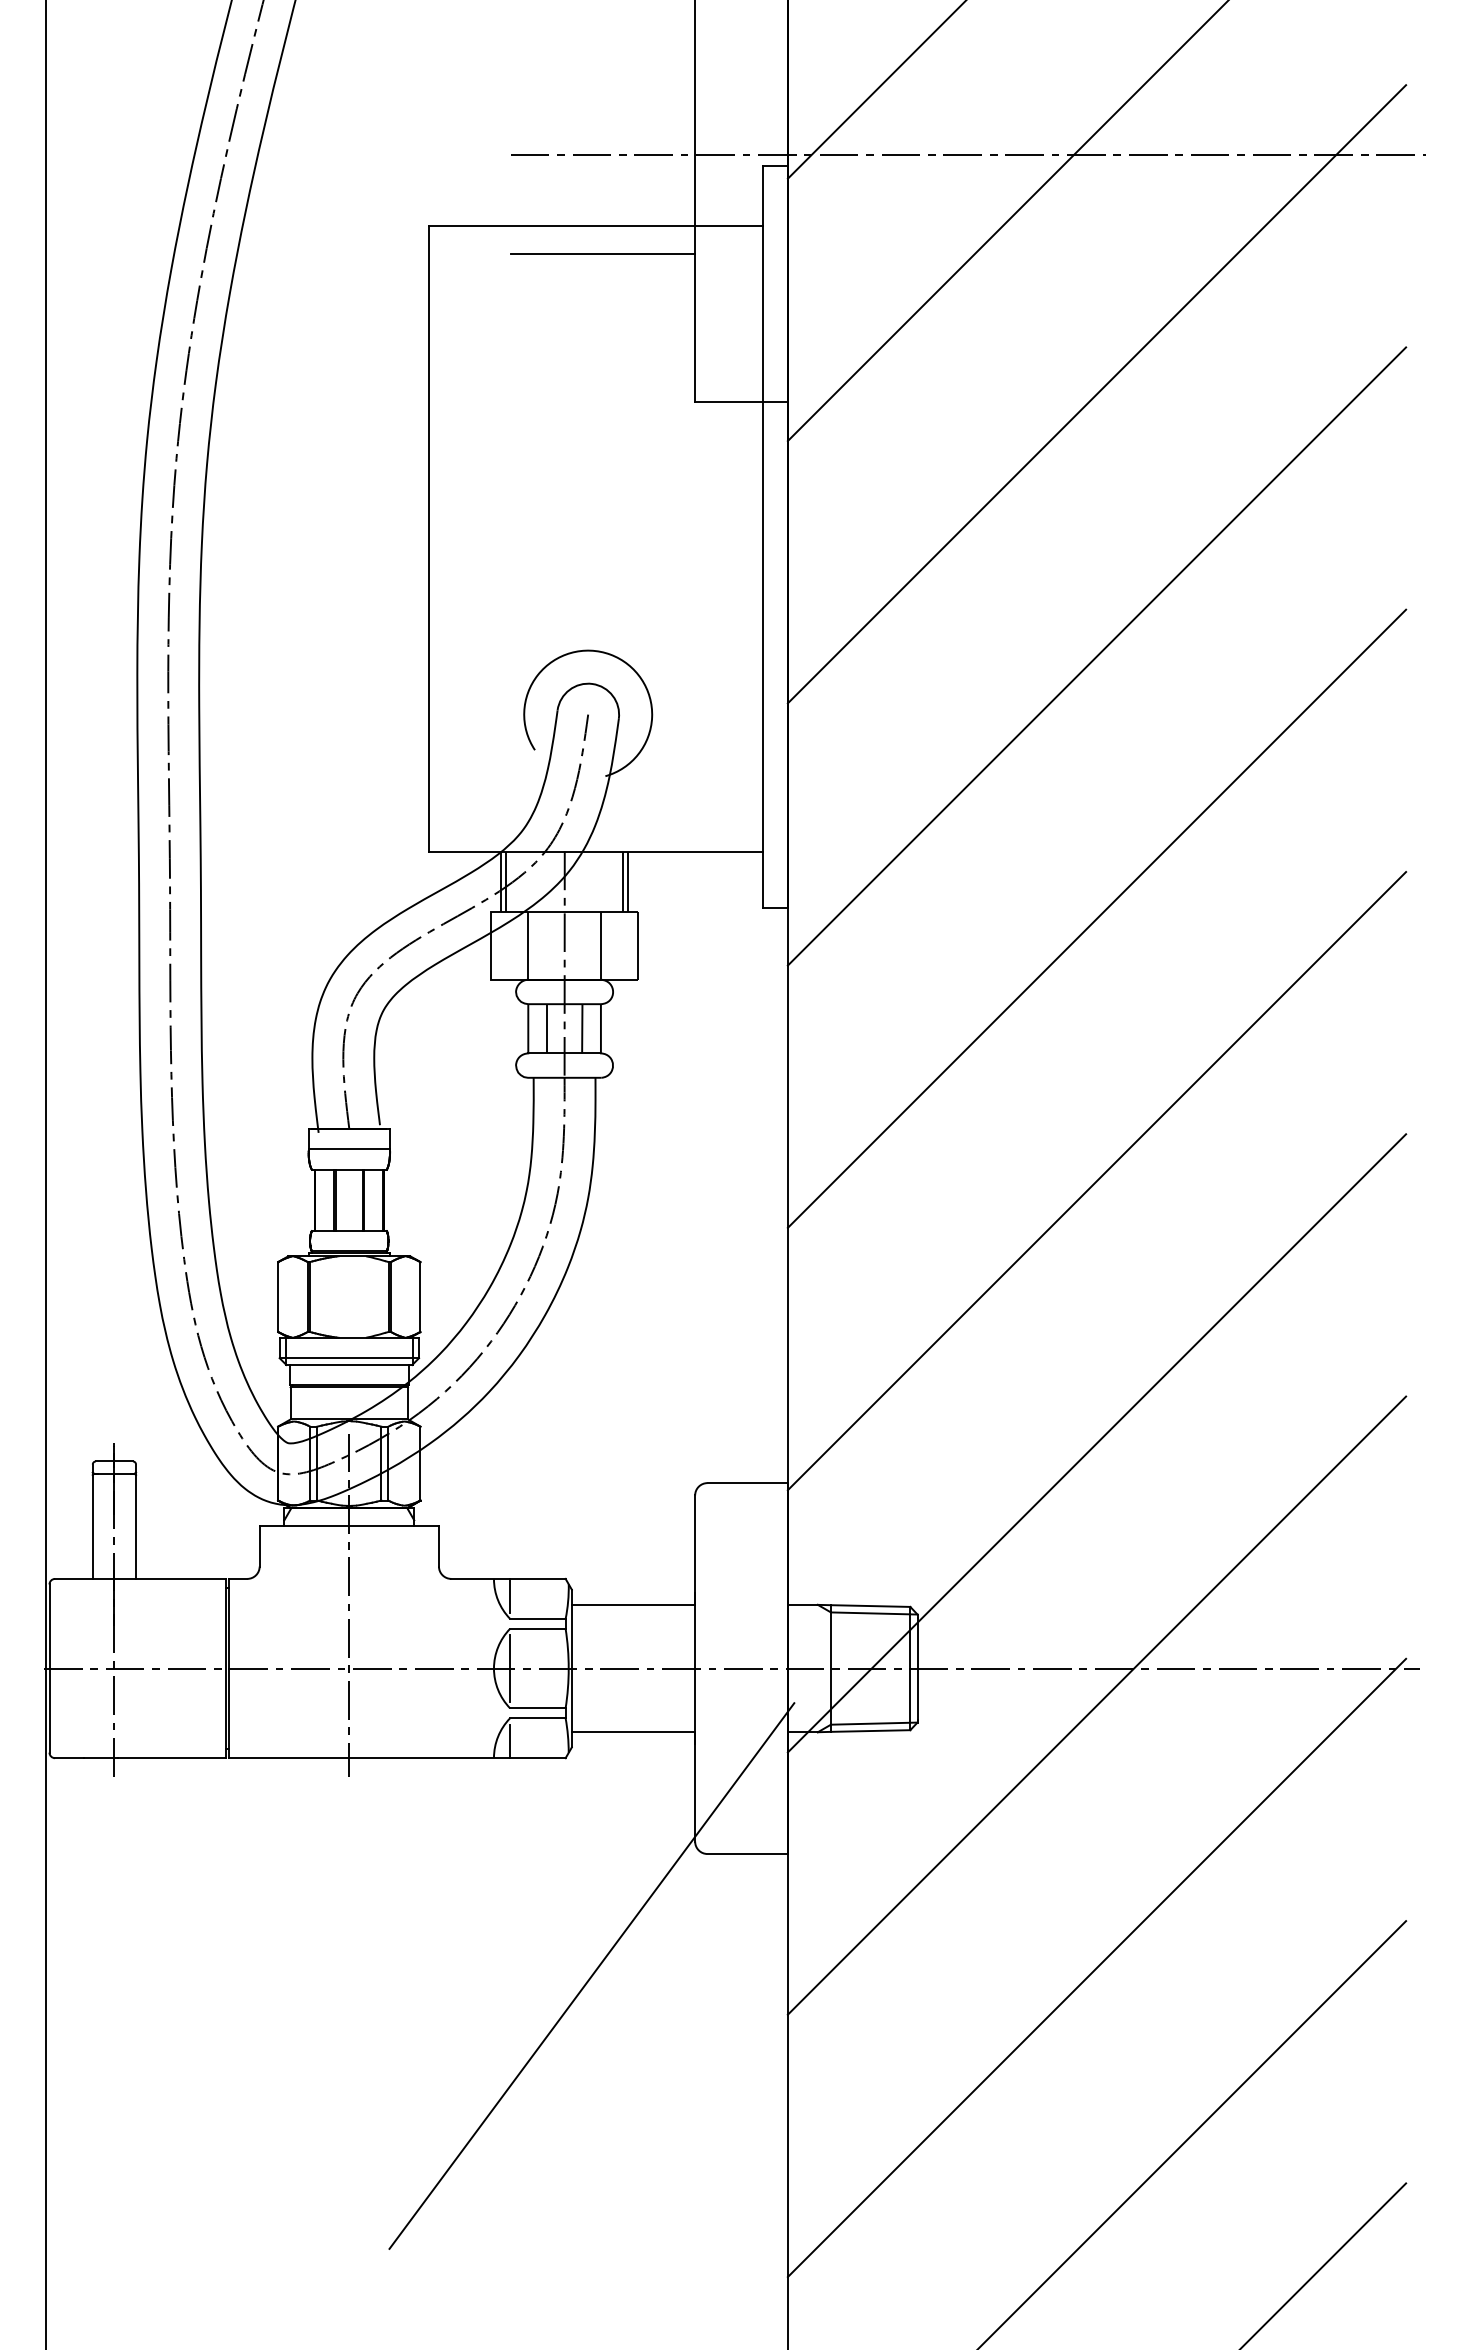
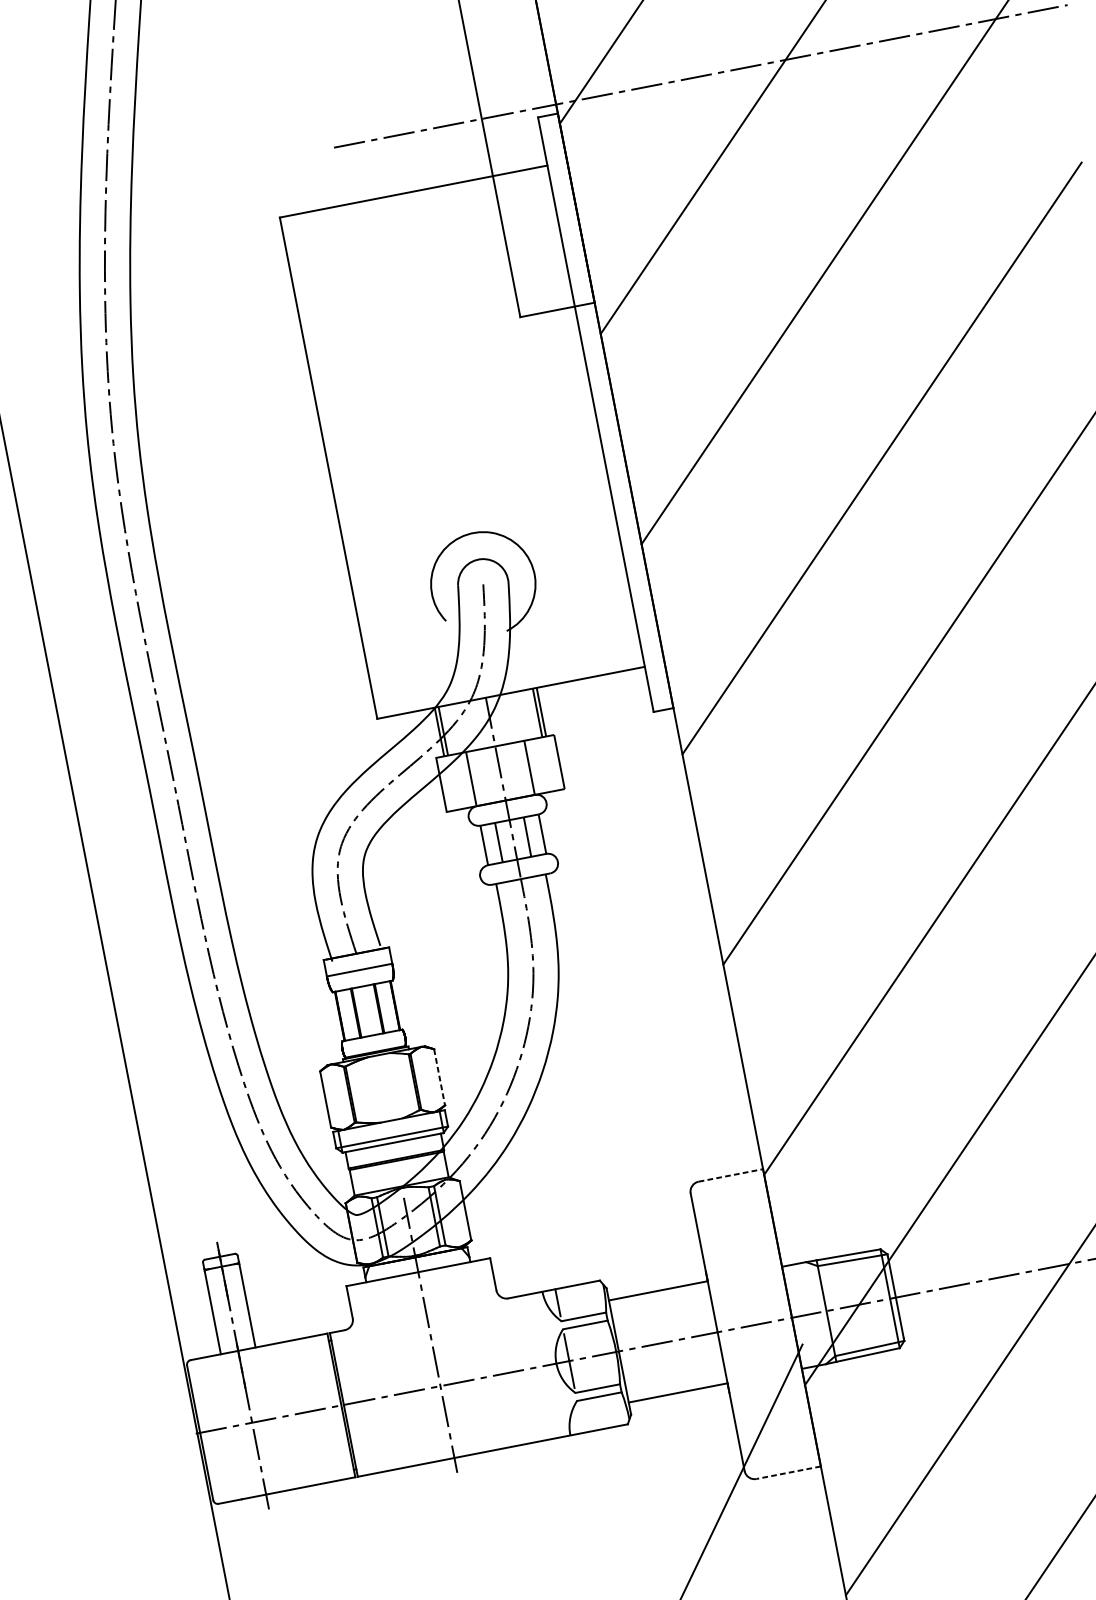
line: (602, 253) -> (422, 212), removed
line: (420, 1297) -> (439, 1077), solid -> dashed
line: (748, 1483) -> (731, 1175), solid -> dashed
line: (510, 1741) -> (581, 1419), removed
line: (747, 1854) -> (788, 1473), solid -> dashed

